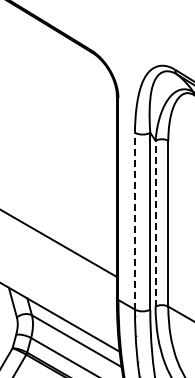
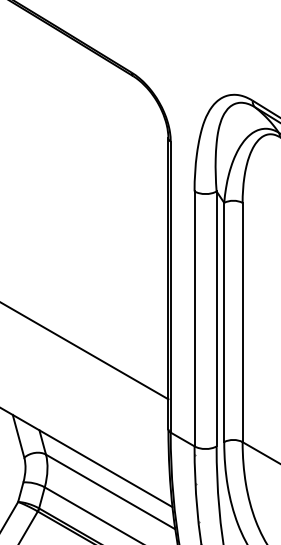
line: (135, 220) -> (195, 317), dashed -> solid
line: (155, 223) -> (224, 322), dashed -> solid

